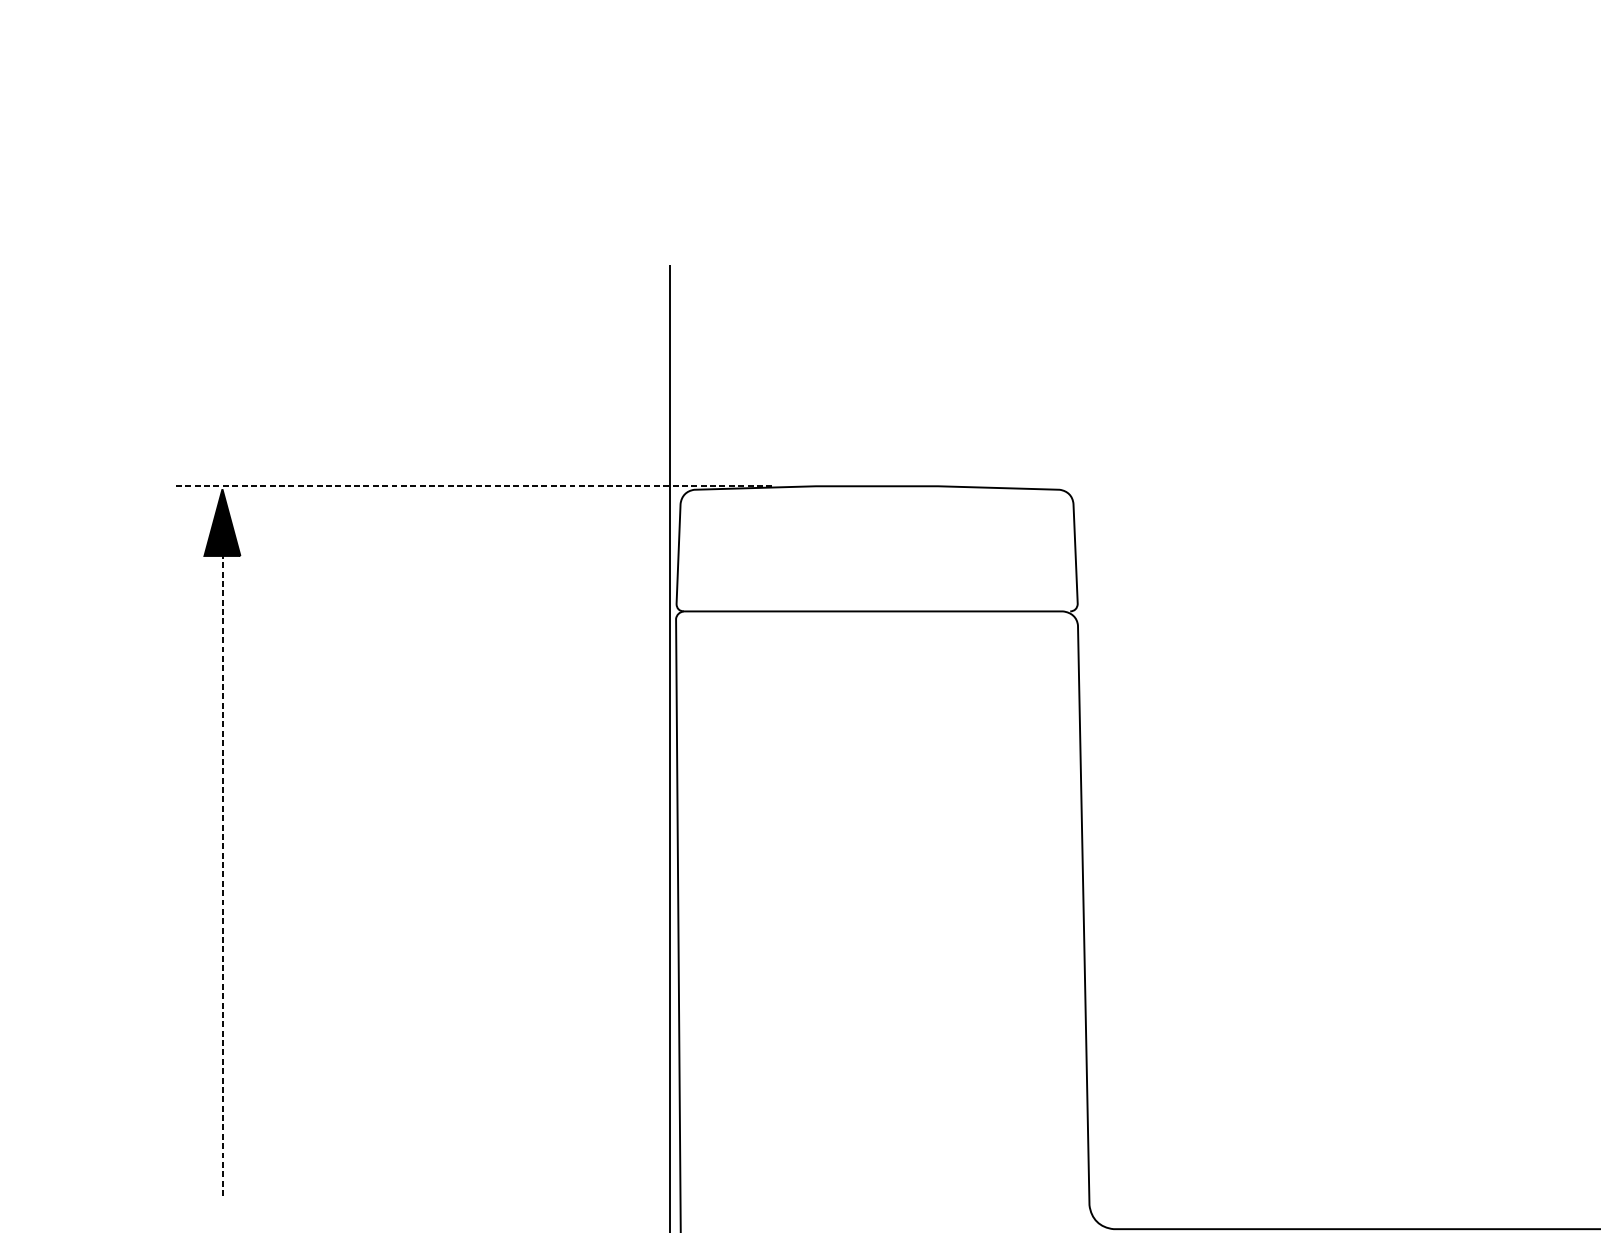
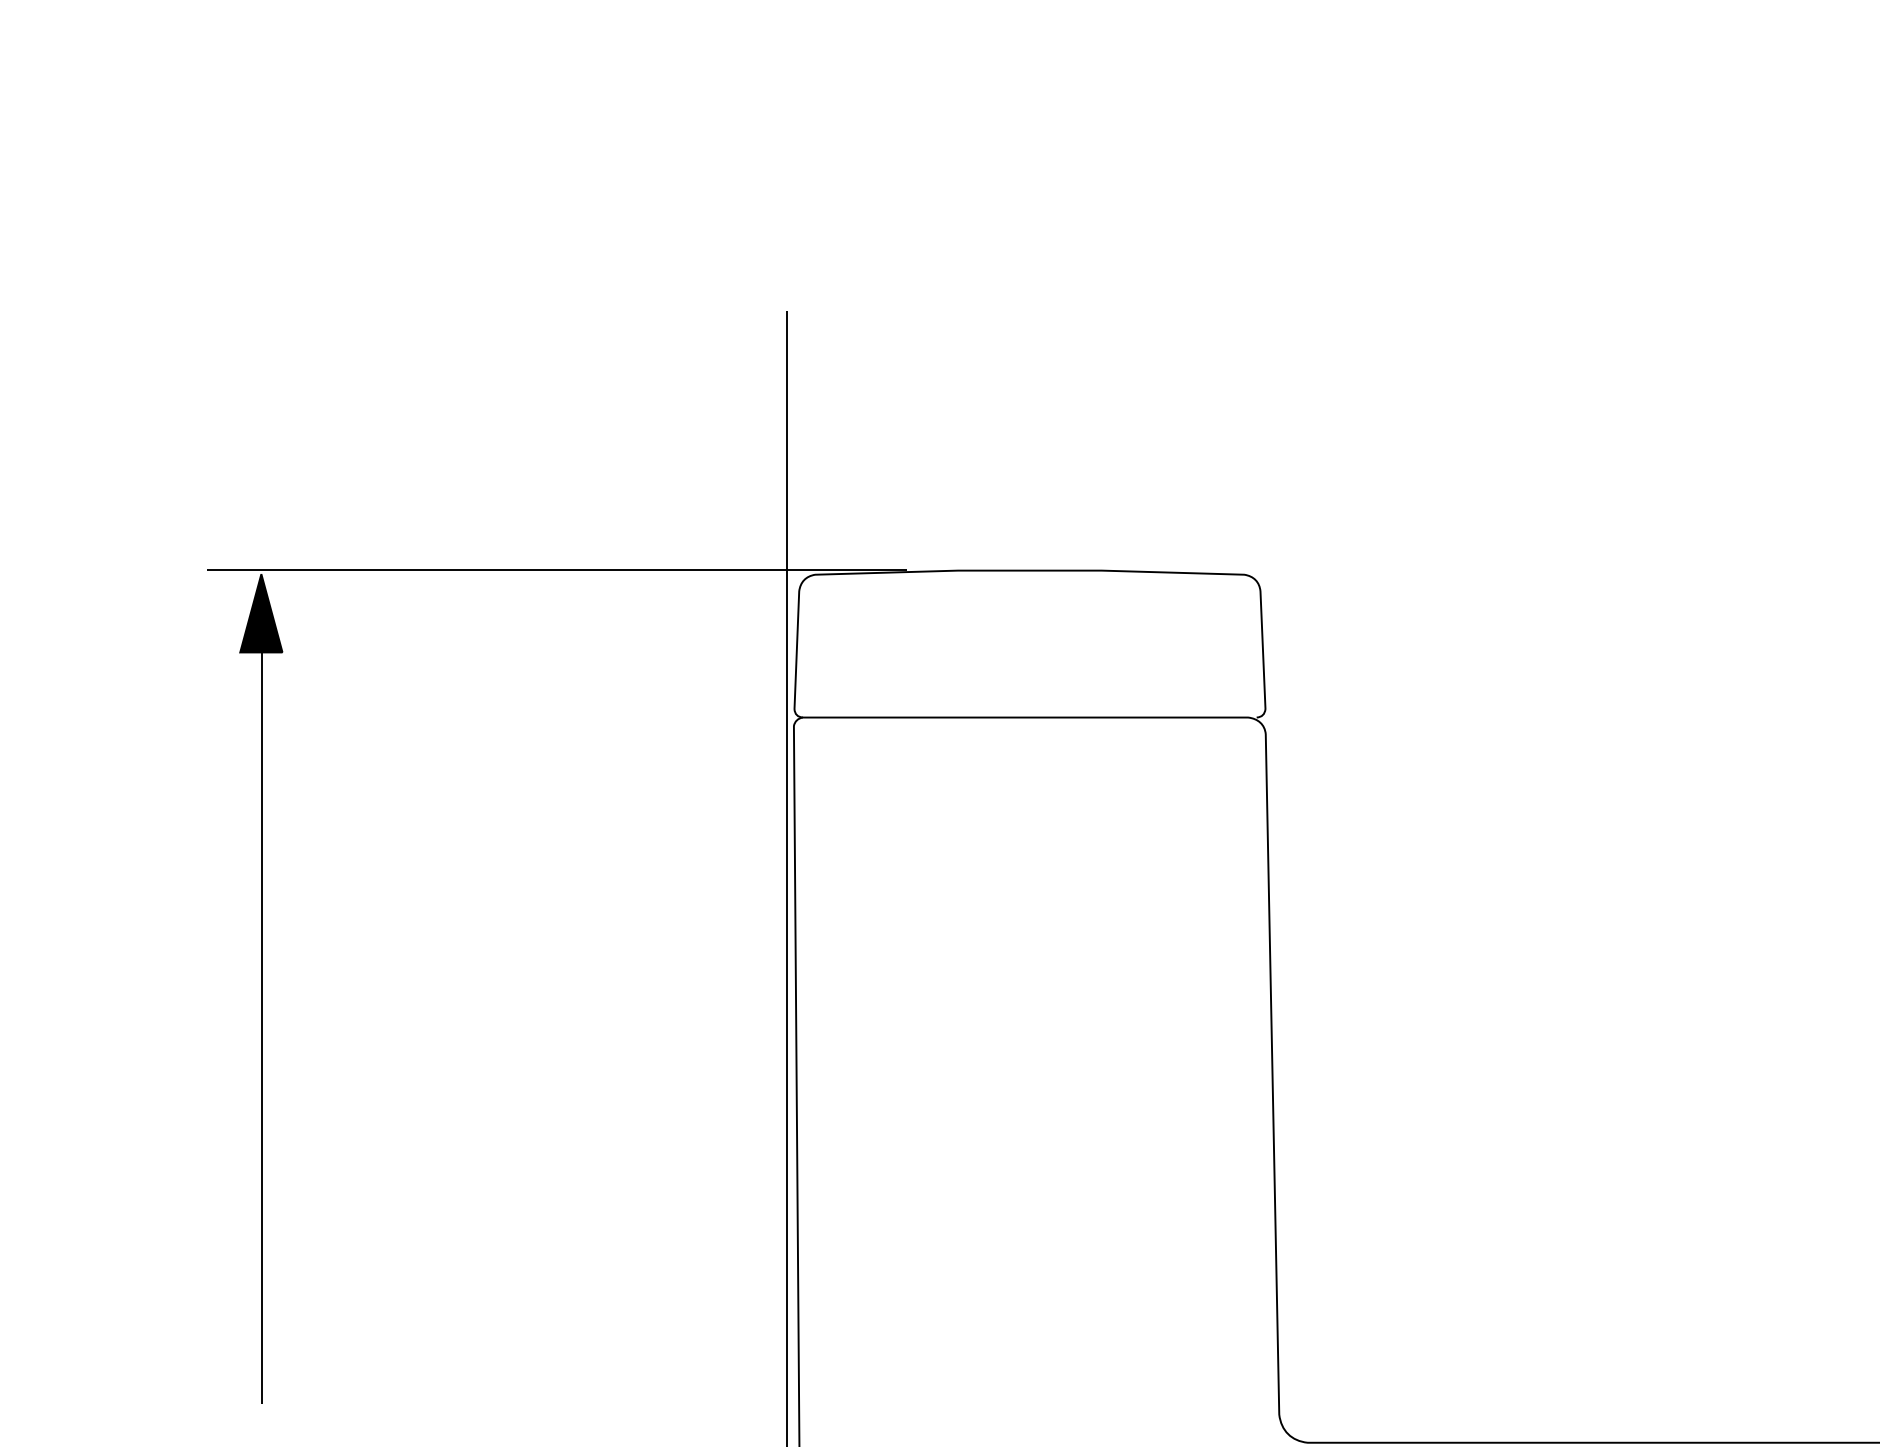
line: (474, 486) -> (557, 570), dashed -> solid
line: (222, 863) -> (261, 1013), dashed -> solid

